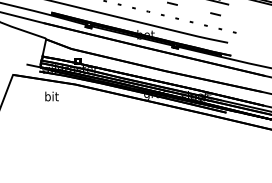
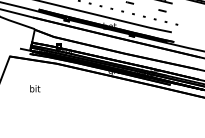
text: (52, 96) -> (35, 88), moved

